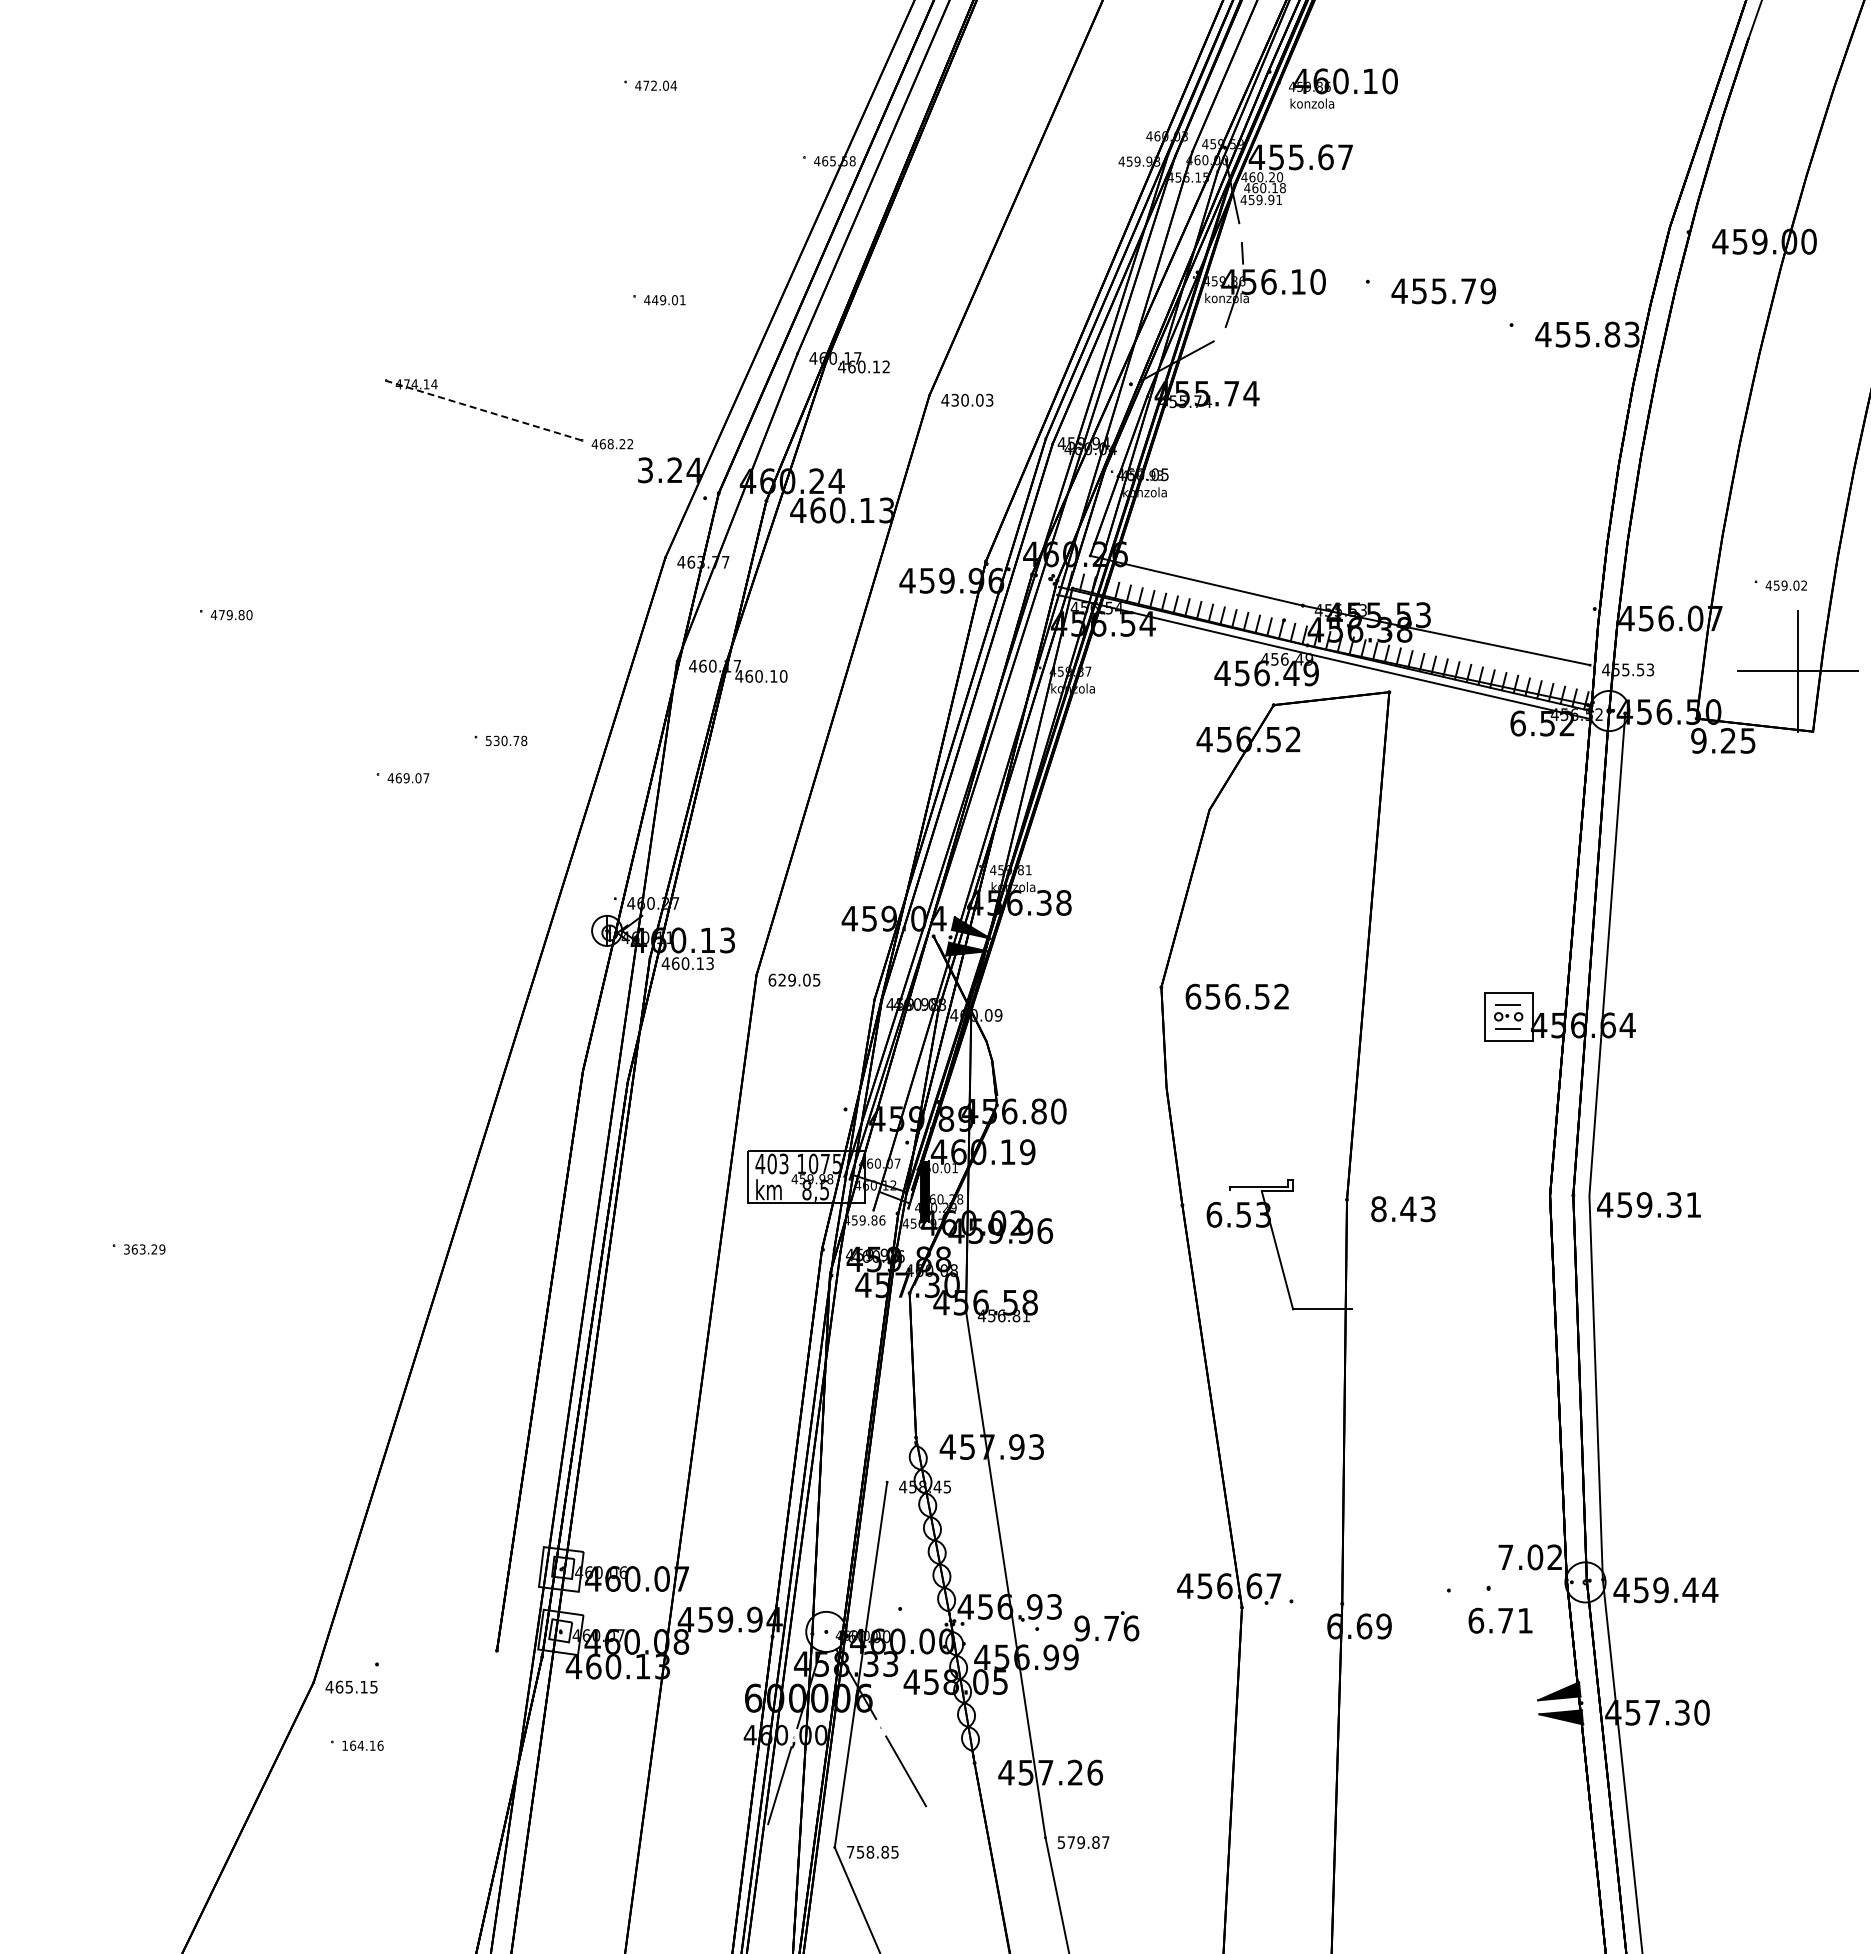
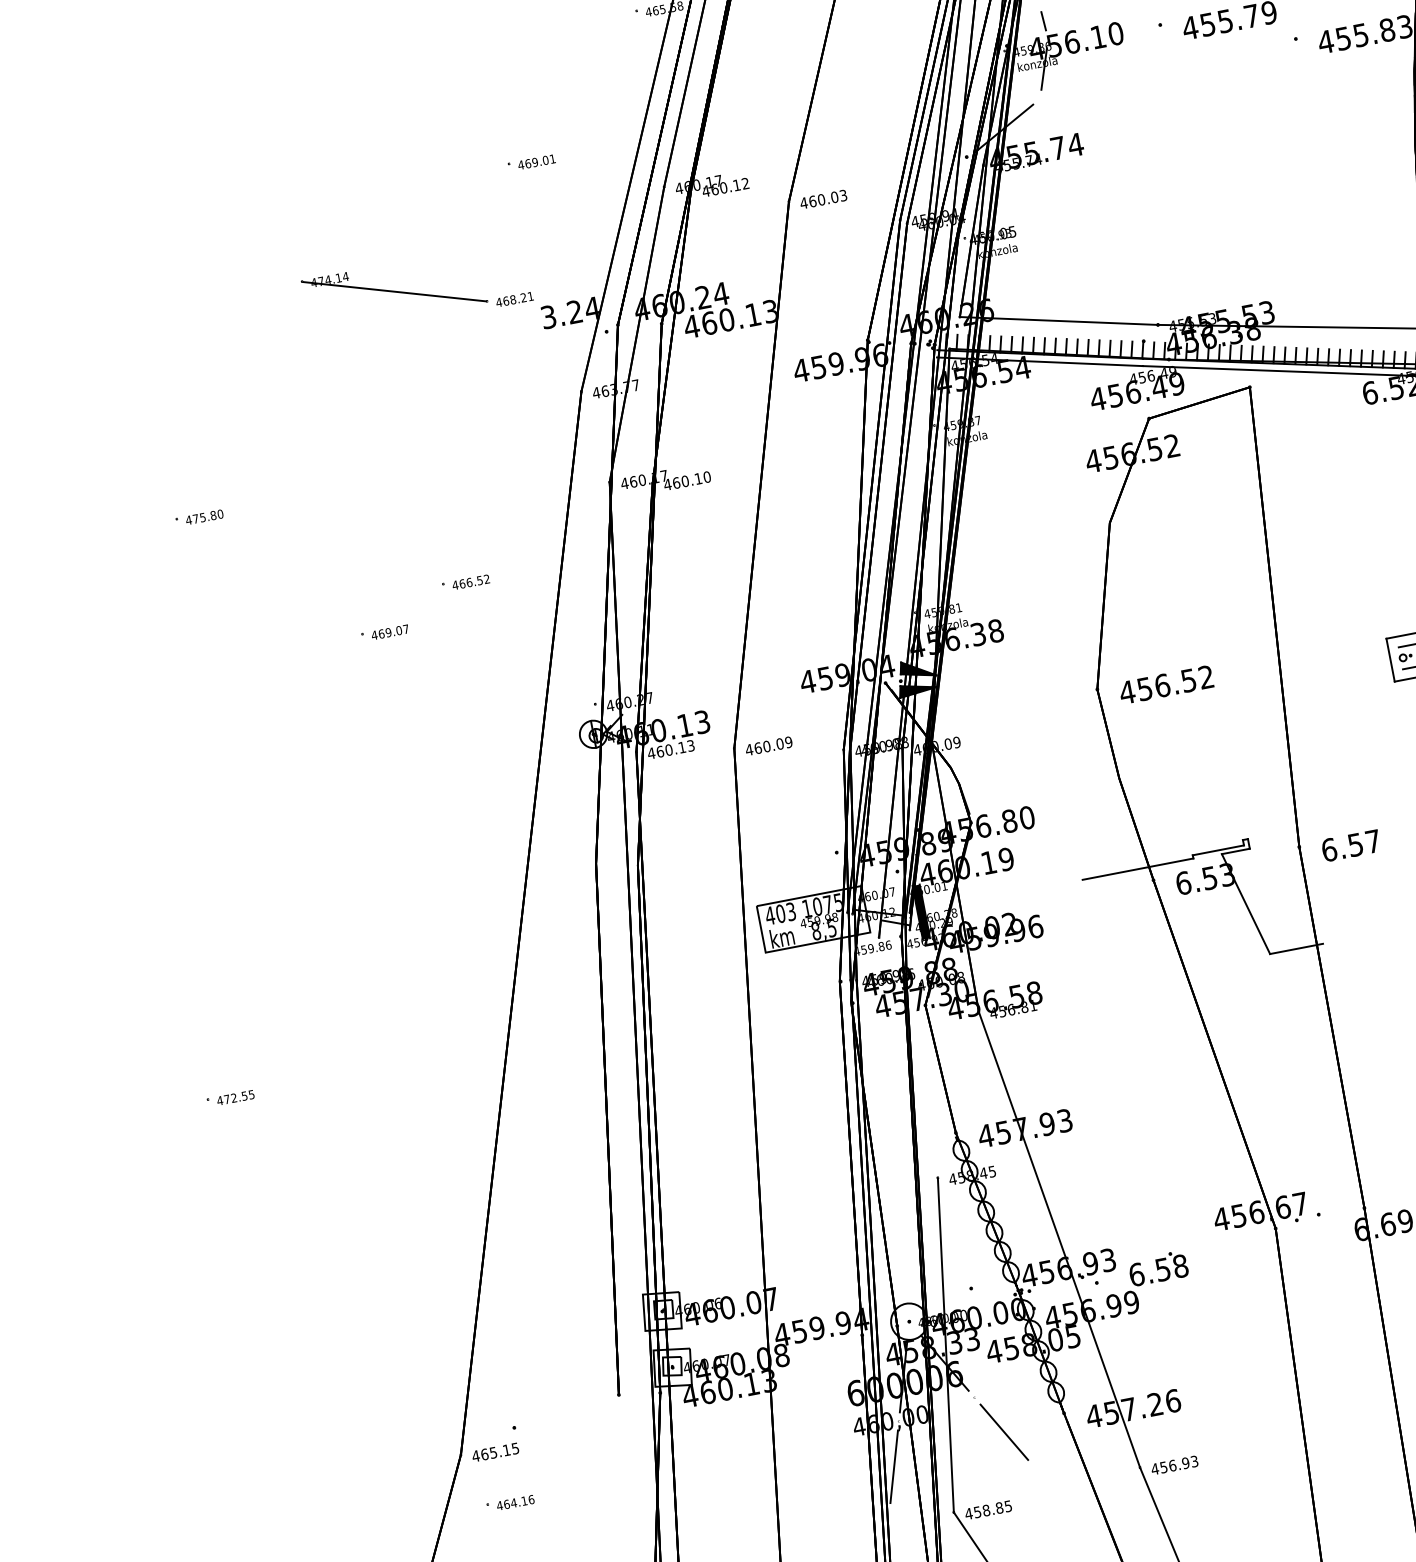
text: (655, 300) -> (528, 164), 449.01 -> 469.01
text: (955, 399) -> (812, 200), 430.03 -> 460.03
line: (483, 410) -> (393, 291), dashed -> solid
text: (629, 444) -> (529, 296), 468.22 -> 468.21
text: (229, 614) -> (202, 517), 479.80 -> 475.80
text: (506, 740) -> (471, 581), 530.78 -> 466.52
text: (794, 979) -> (768, 745), 629.05 -> 460.09
text: (1193, 996) -> (1127, 692), 656.52 -> 456.52
line: (1167, 1190) -> (1137, 869), added
text: (1403, 1209) -> (1351, 846), 8.43 -> 6.57
text: (144, 1249) -> (235, 1097), 363.29 -> 472.55
text: (1106, 1628) -> (1158, 1270), 9.76 -> 6.58
text: (344, 1745) -> (499, 1505), 164.16 -> 464.16
text: (1083, 1842) -> (1174, 1465), 579.87 -> 456.93
text: (850, 1852) -> (968, 1514), 758.85 -> 458.85

